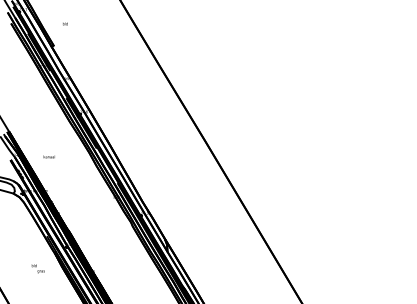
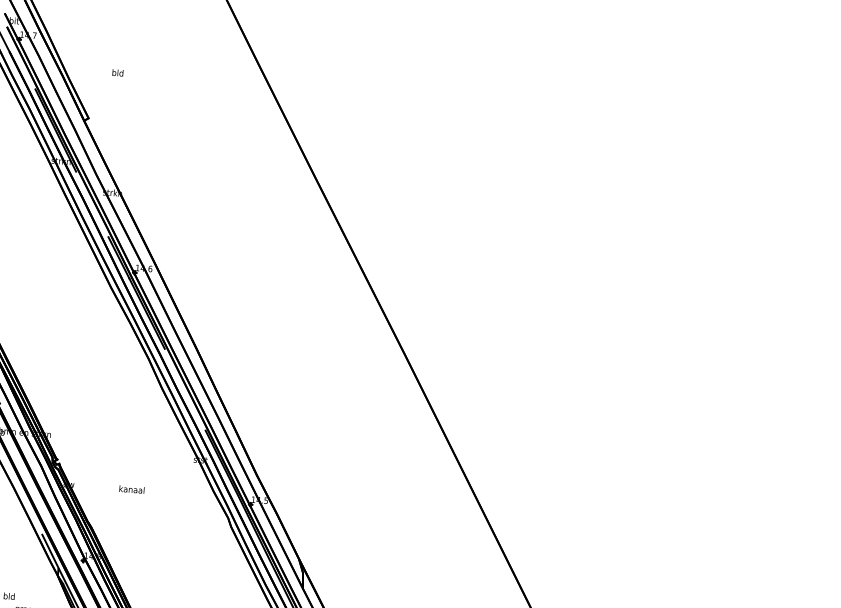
text: (48, 156) -> (130, 488), moved

